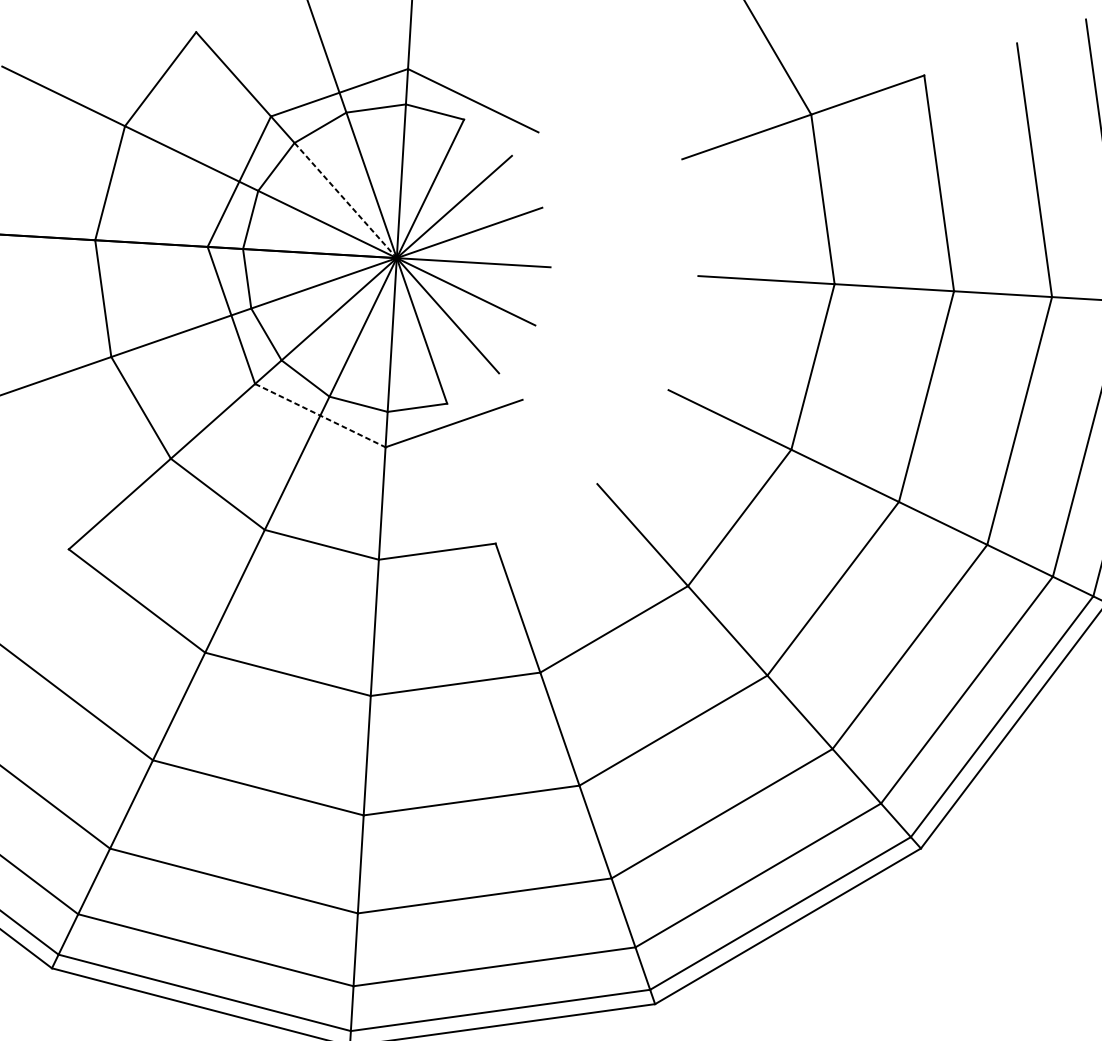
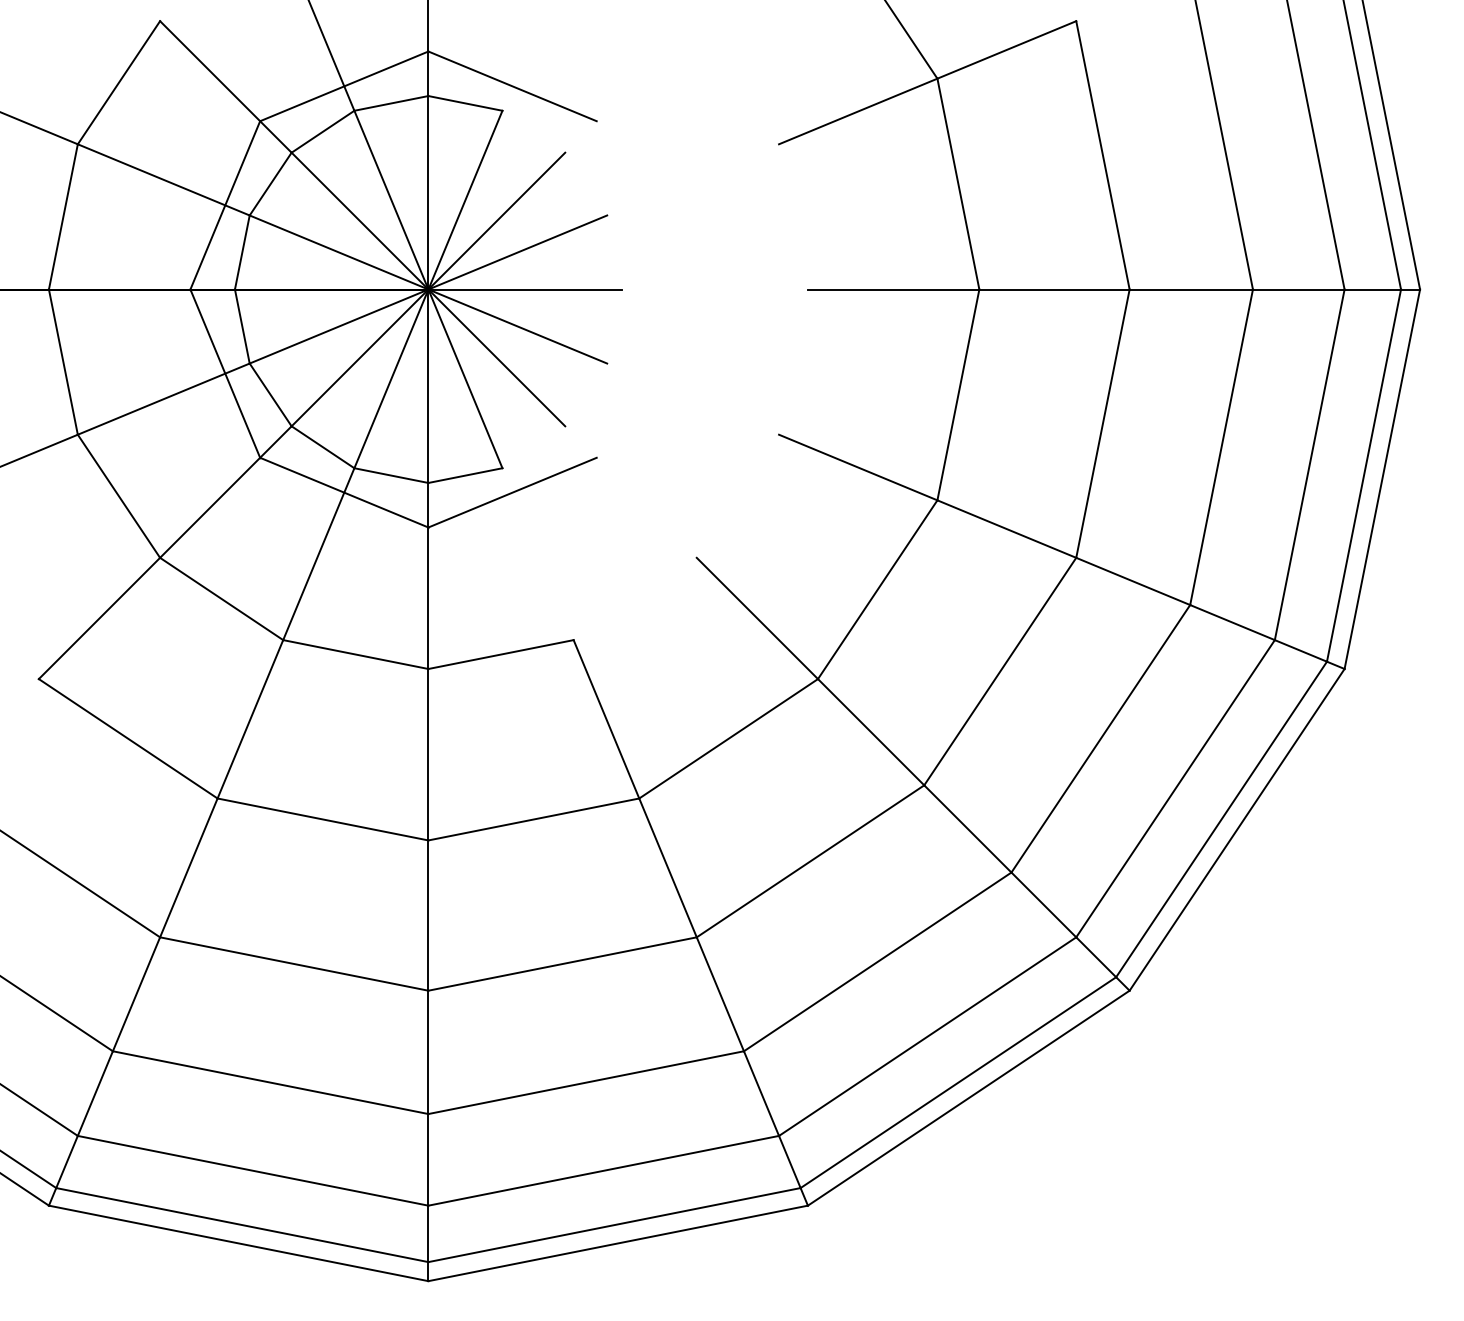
line: (346, 200) -> (360, 221), dashed -> solid
line: (320, 415) -> (344, 492), dashed -> solid

